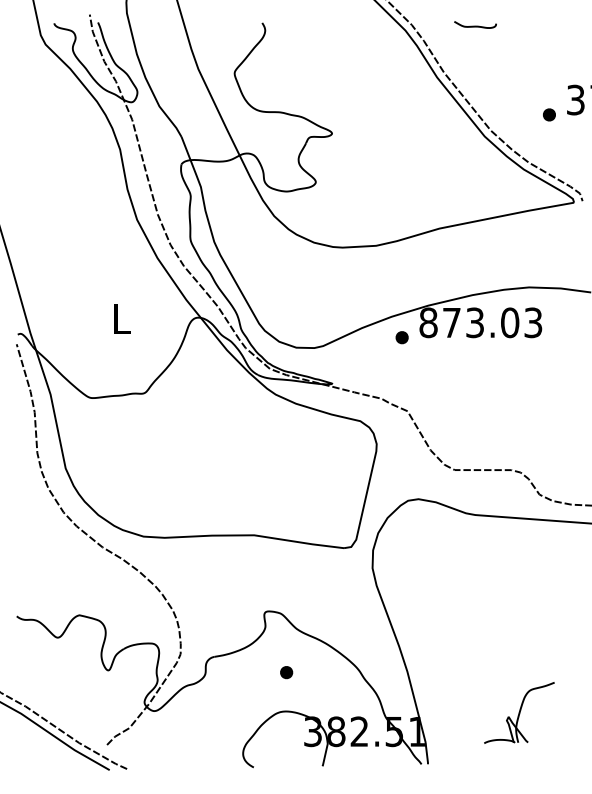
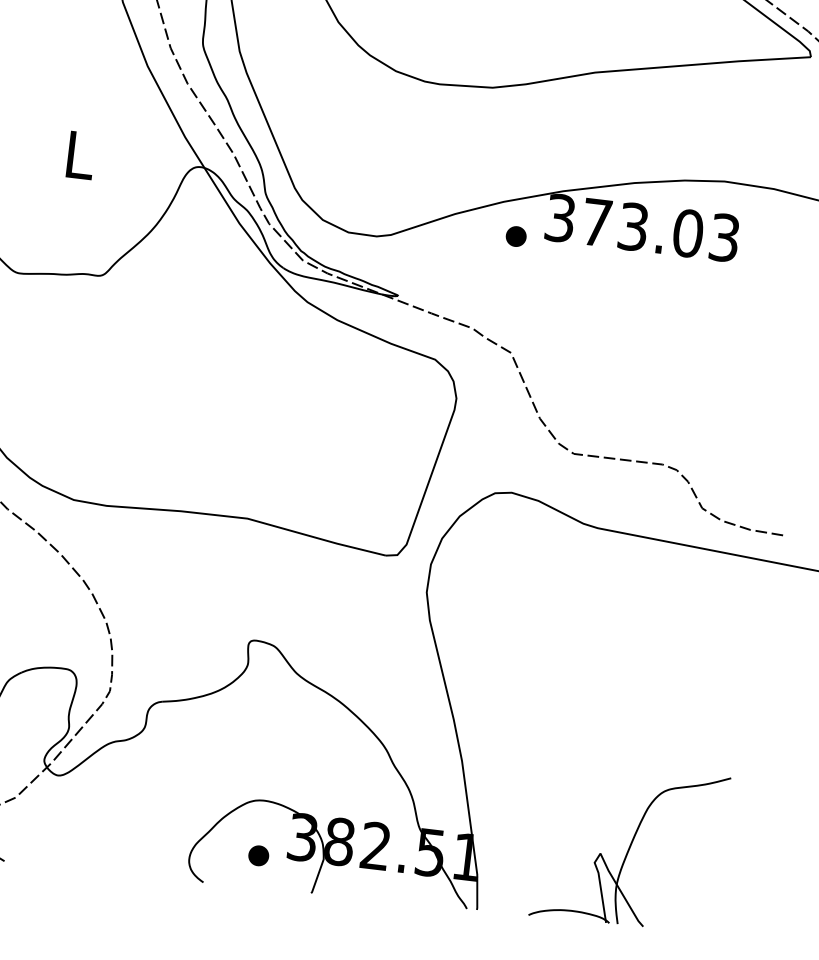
text: (428, 322) -> (560, 217), 873.03 -> 373.03
part: (286, 672) -> (258, 855), moved
part: (519, 712) -> (630, 845), size x1.67

